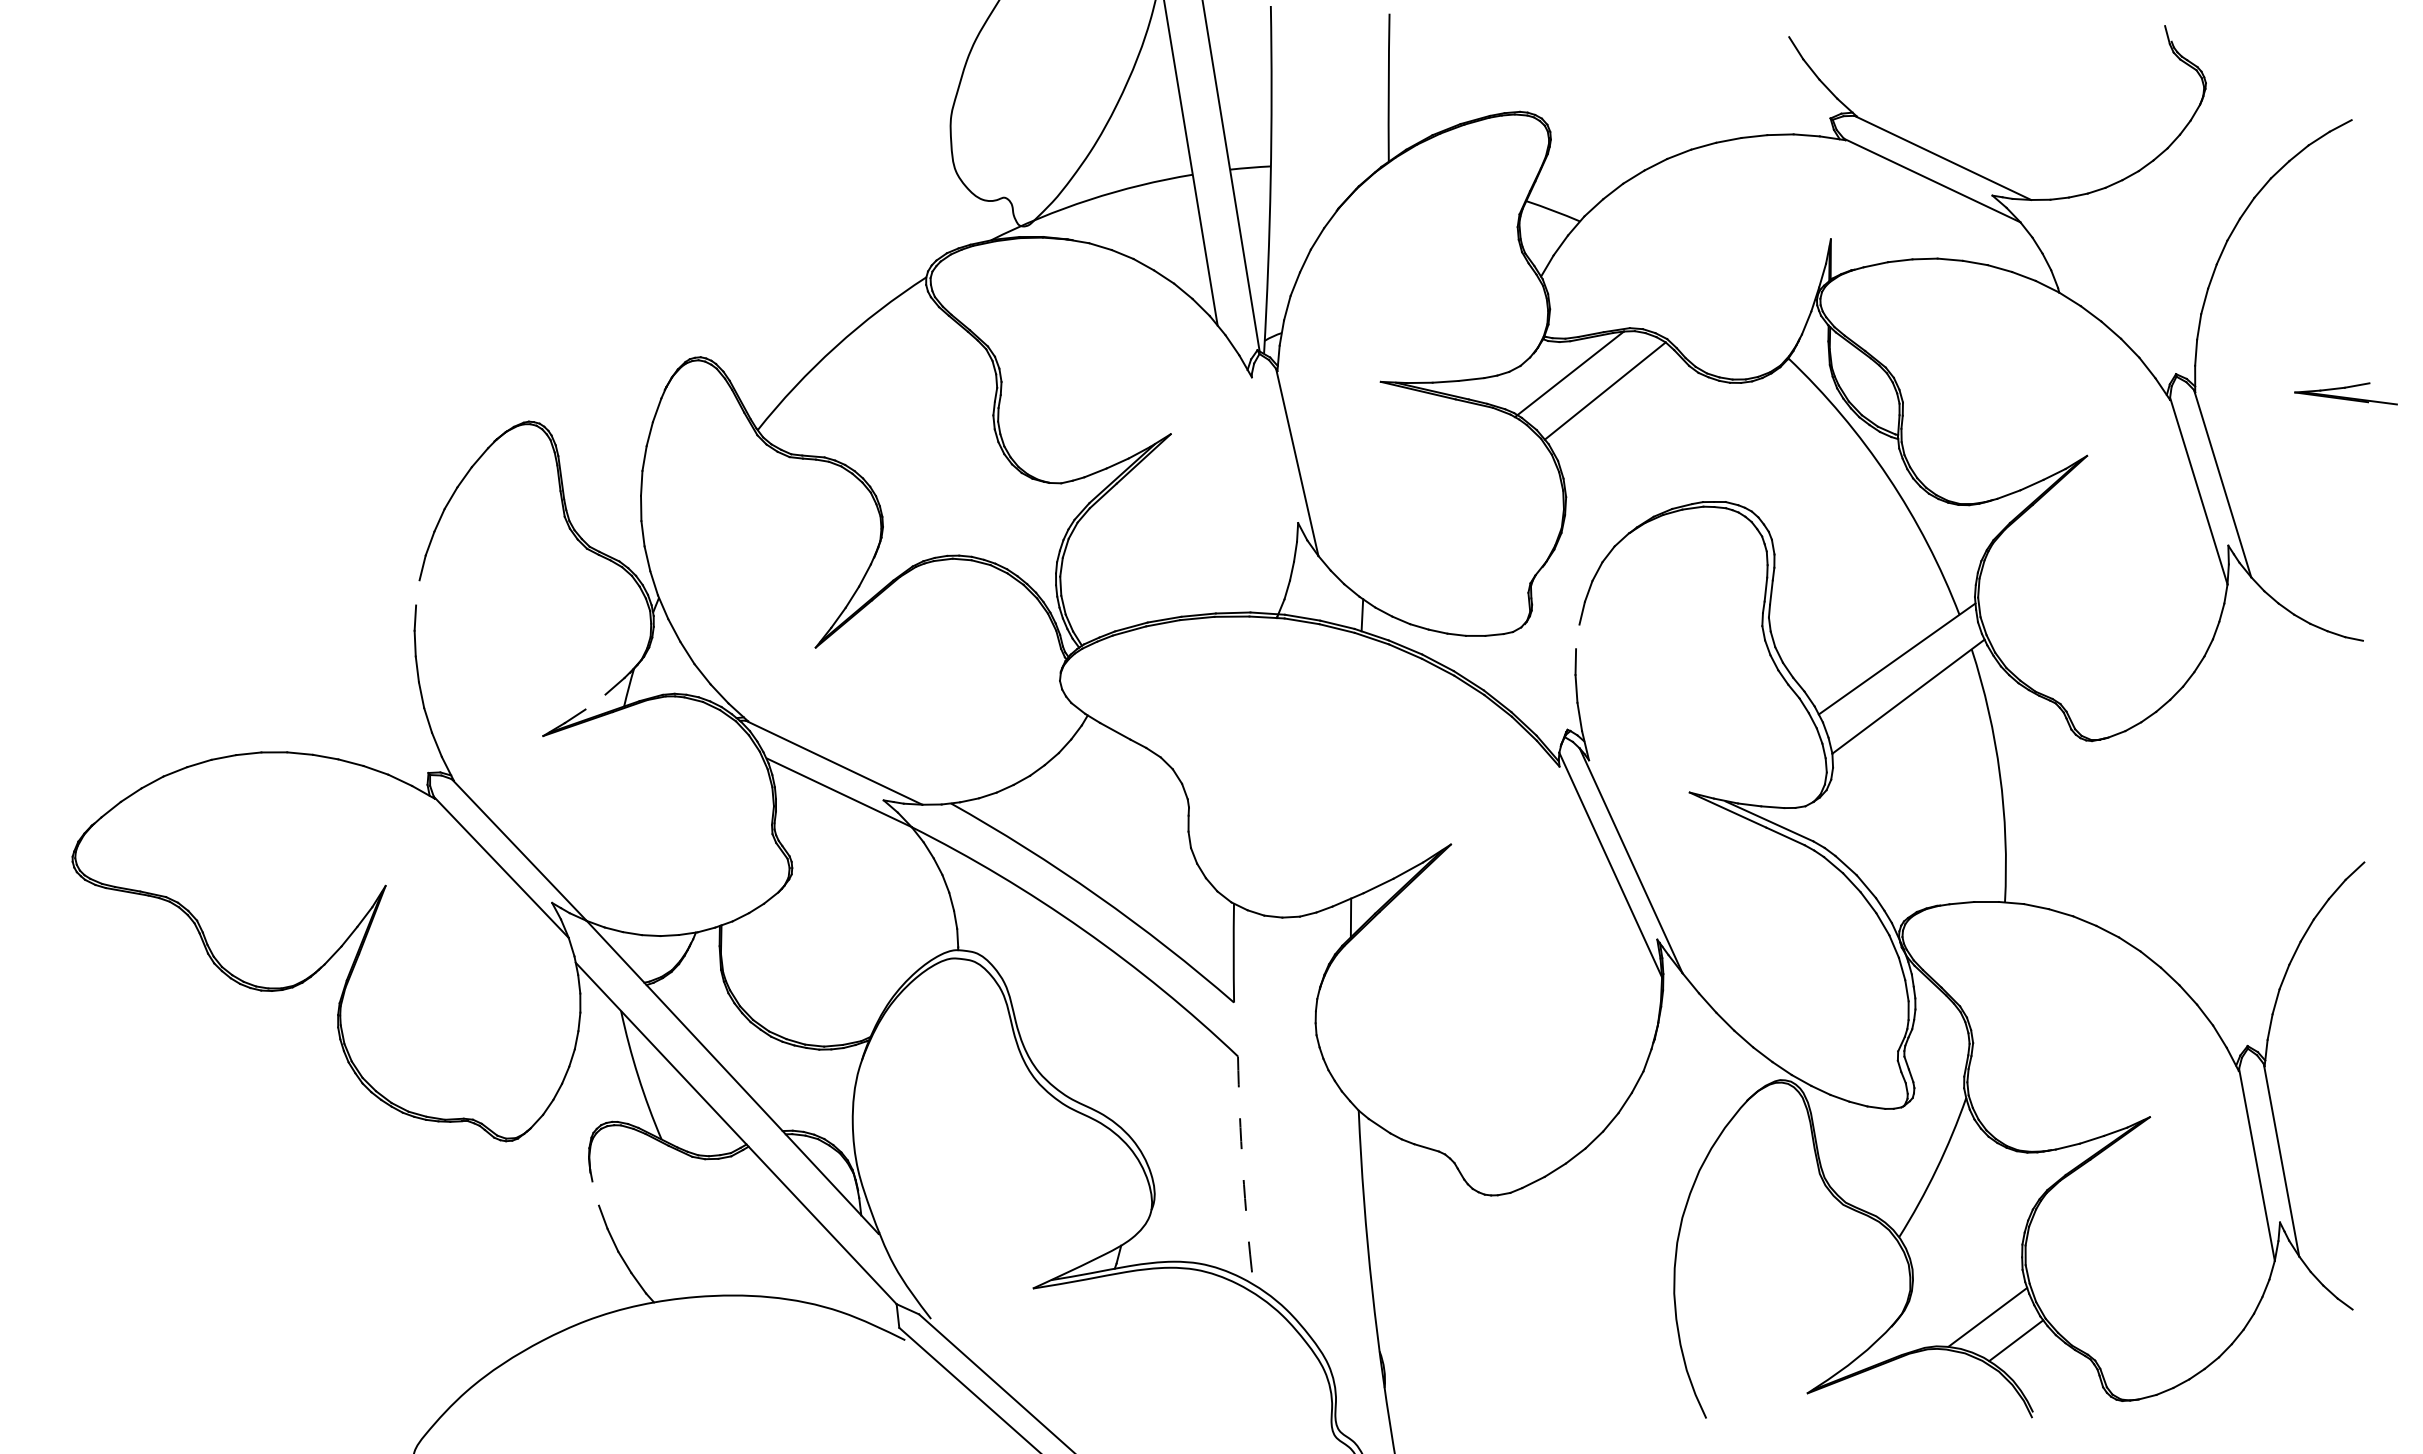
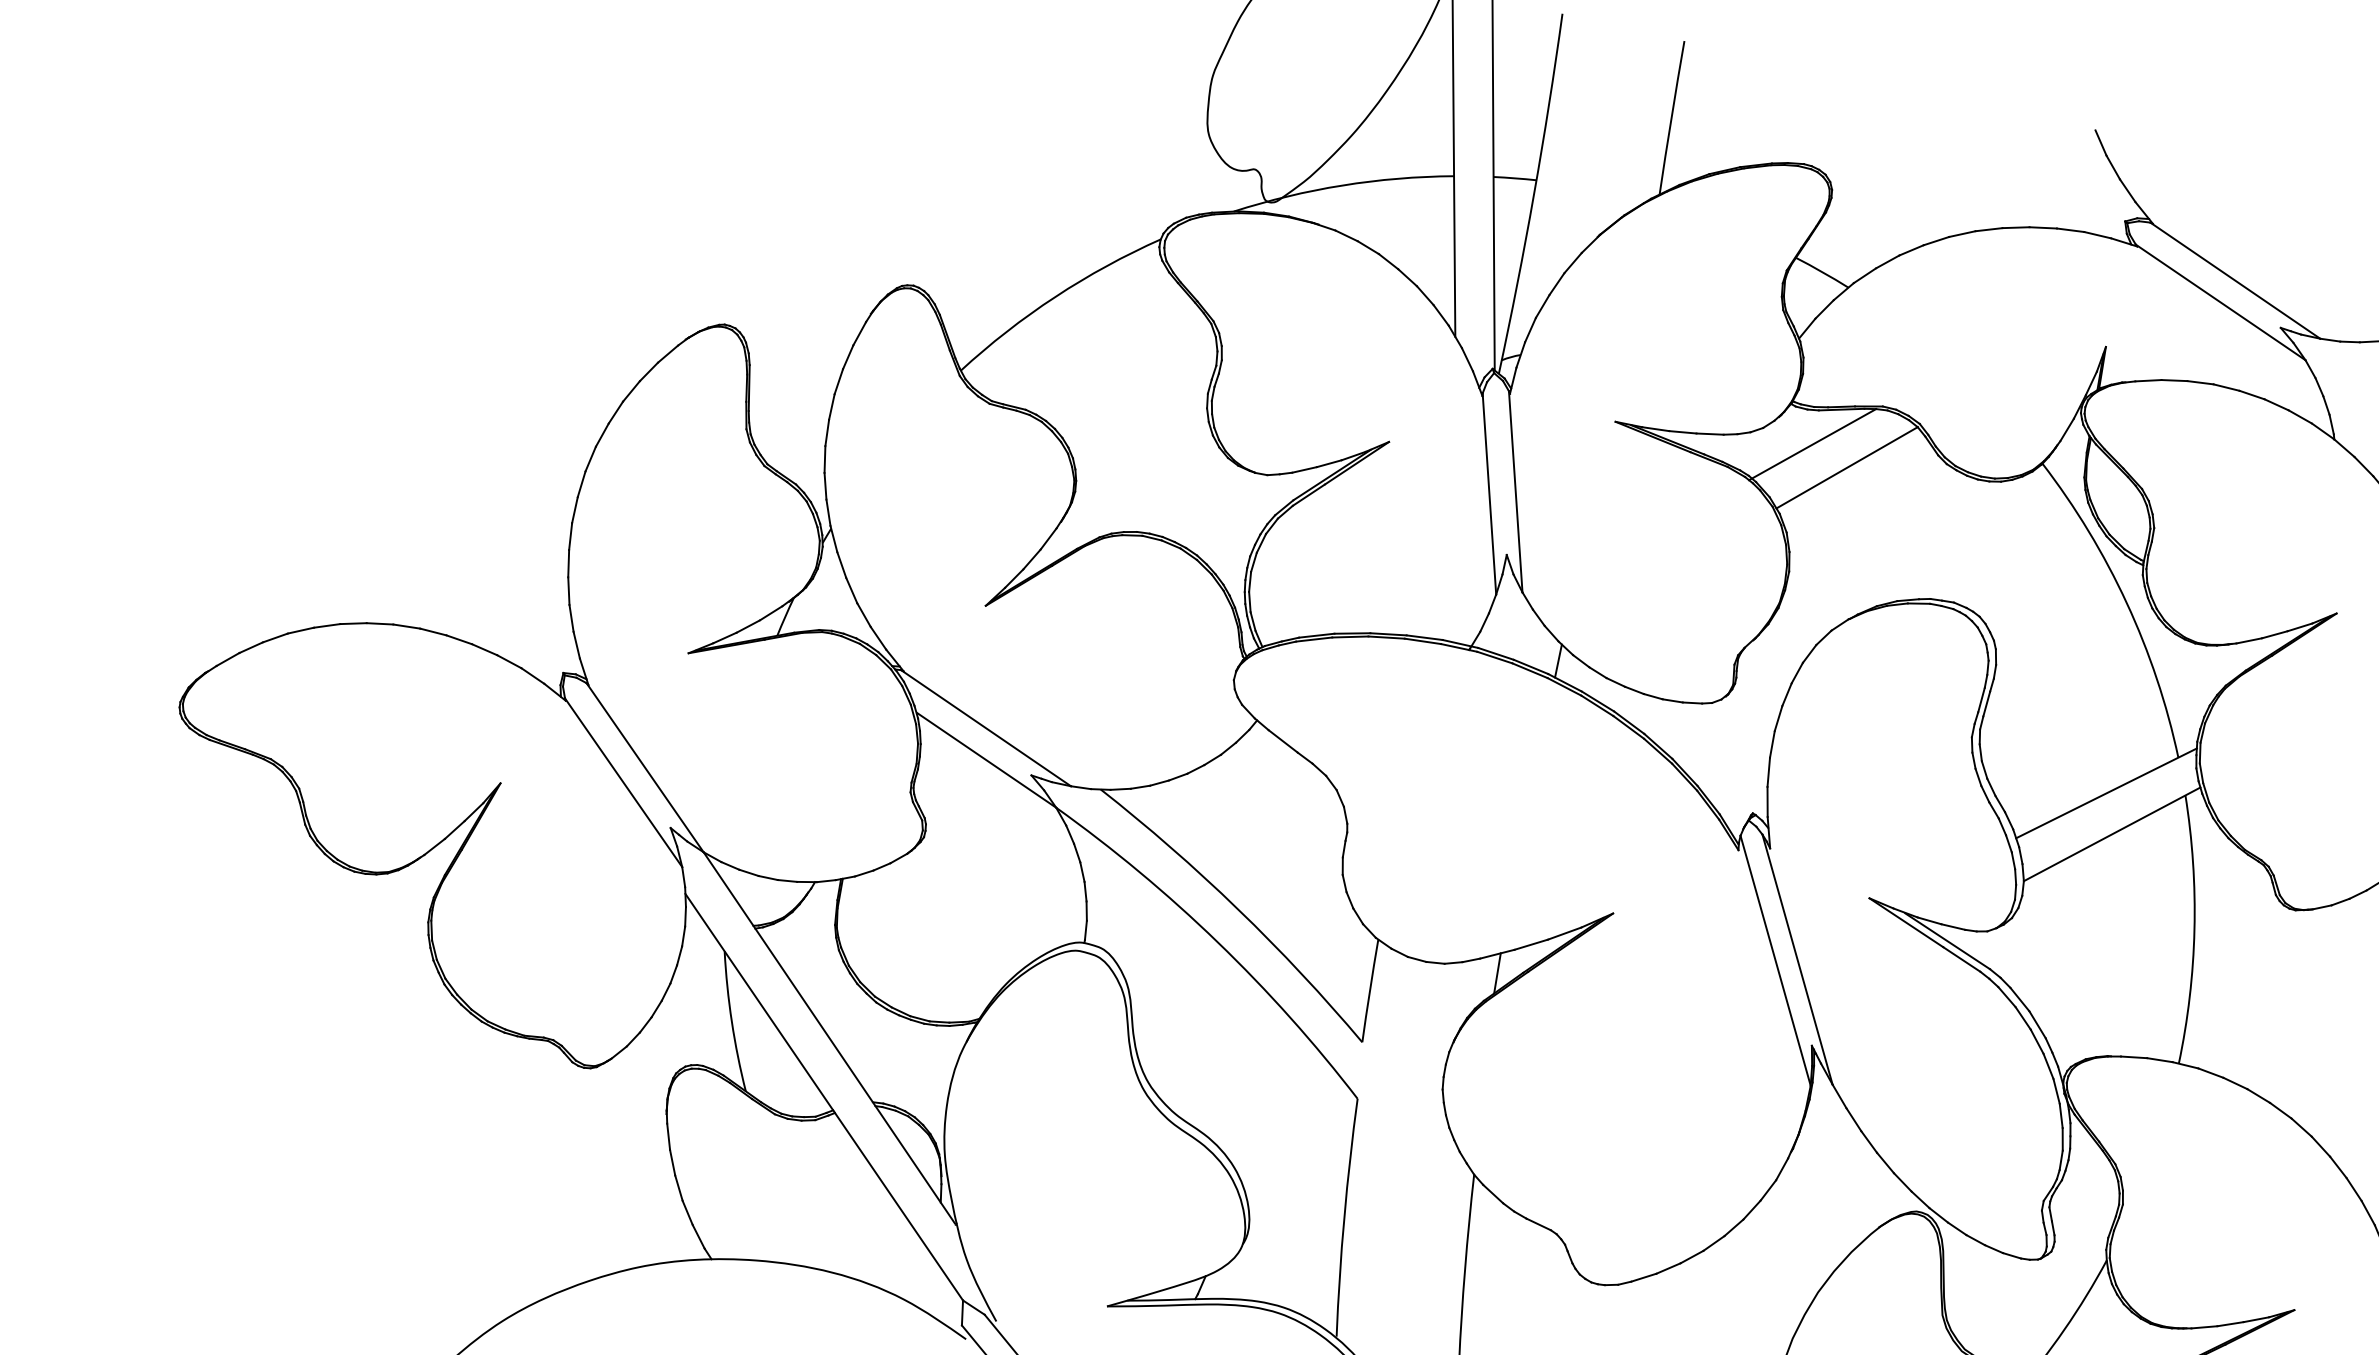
line: (1272, 467) -> (1489, 493), added
line: (417, 592) -> (581, 483), added
line: (1577, 636) -> (1778, 718), added
line: (595, 701) -> (748, 625), added
arc: (1242, 1170) -> (1343, 1217), dashed -> solid
line: (595, 1193) -> (668, 1136), added

